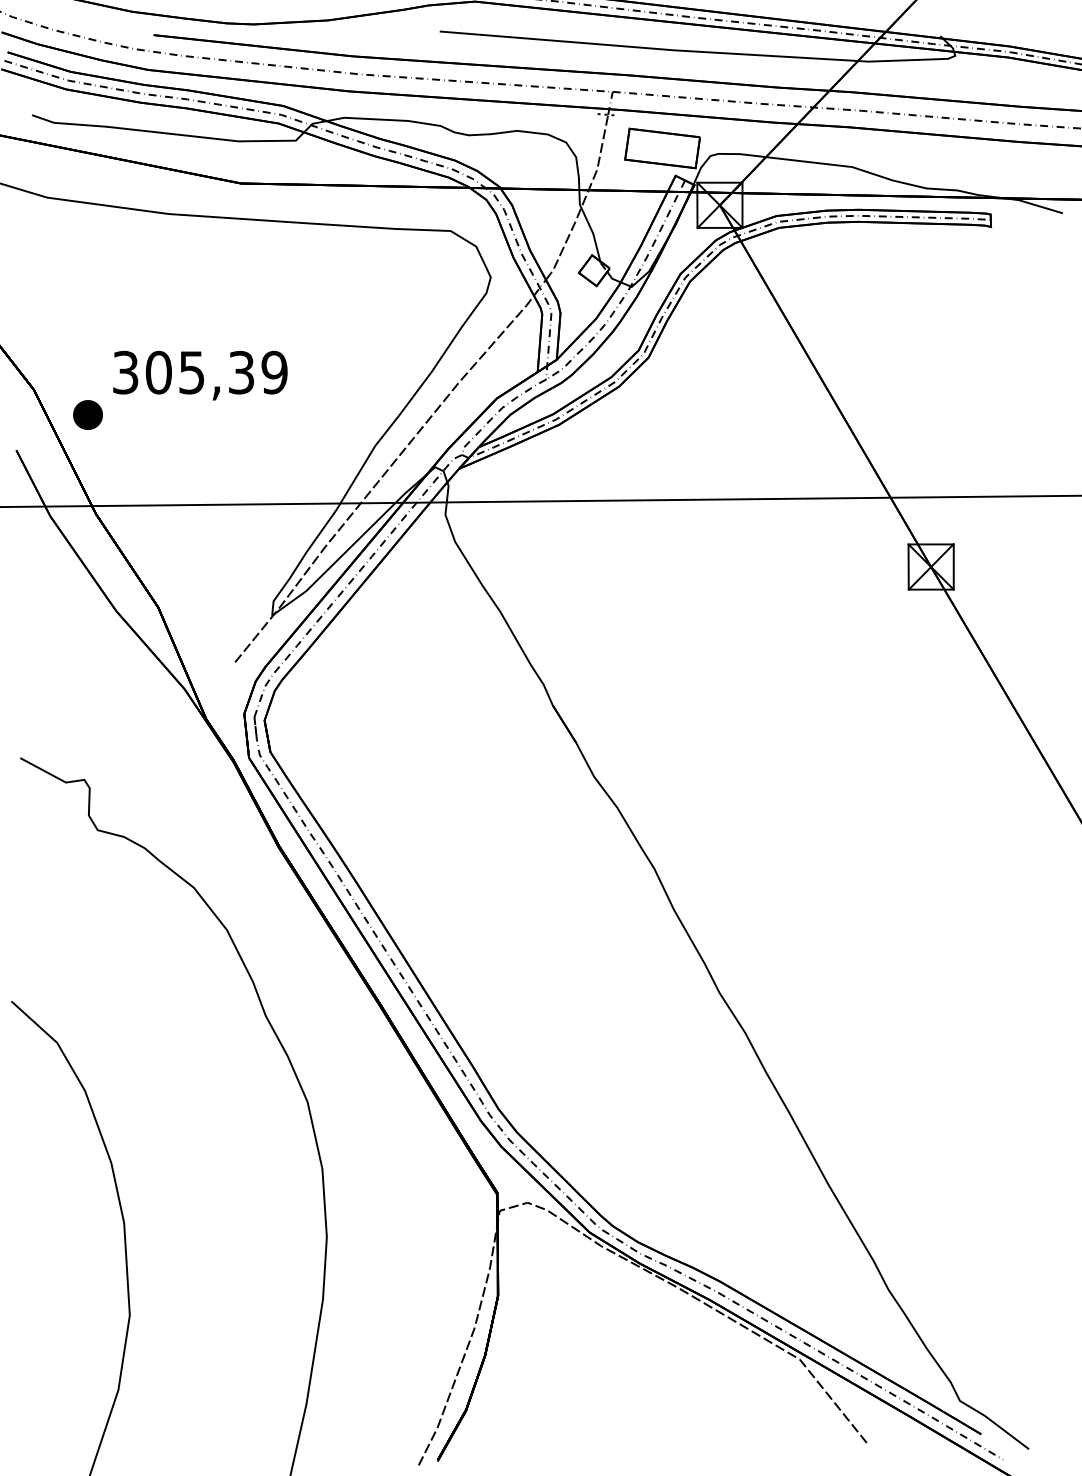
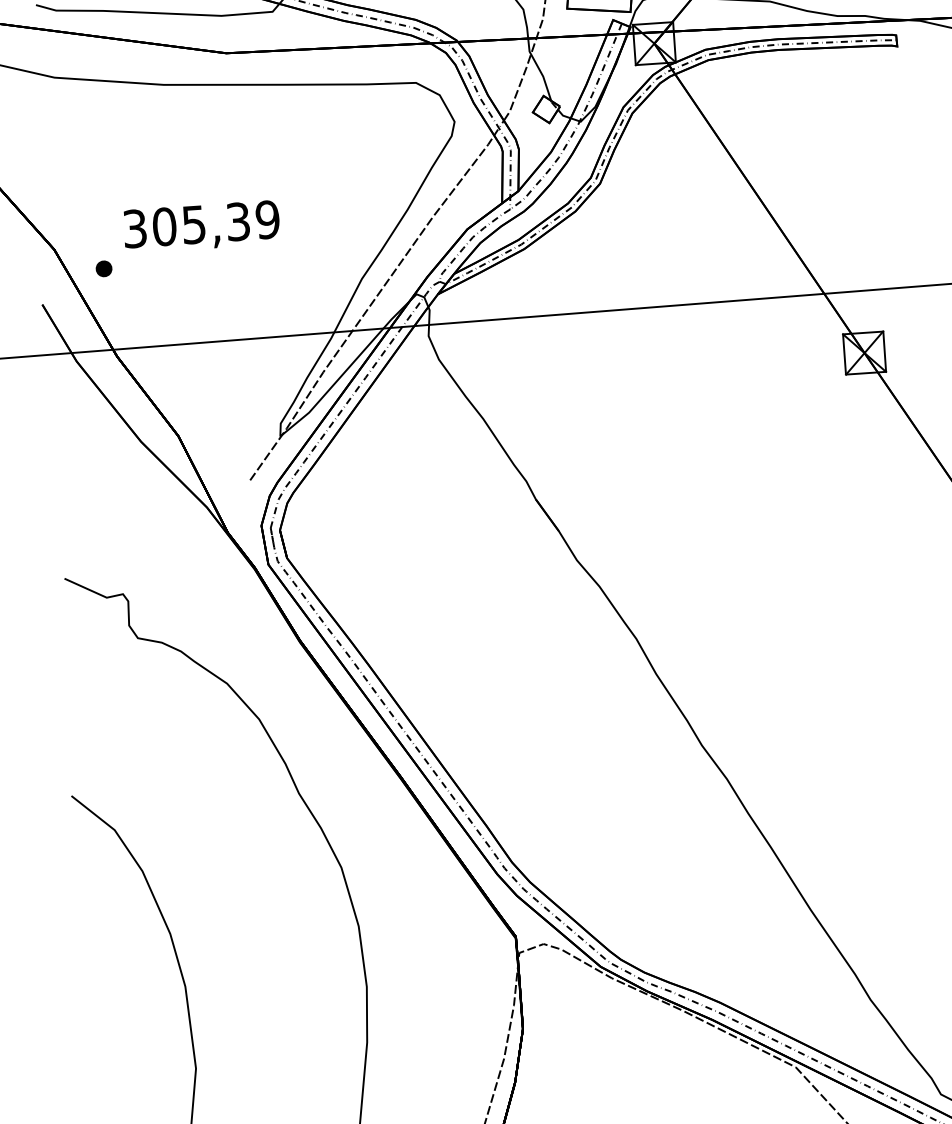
part: (87, 414) -> (103, 268), size x0.62

